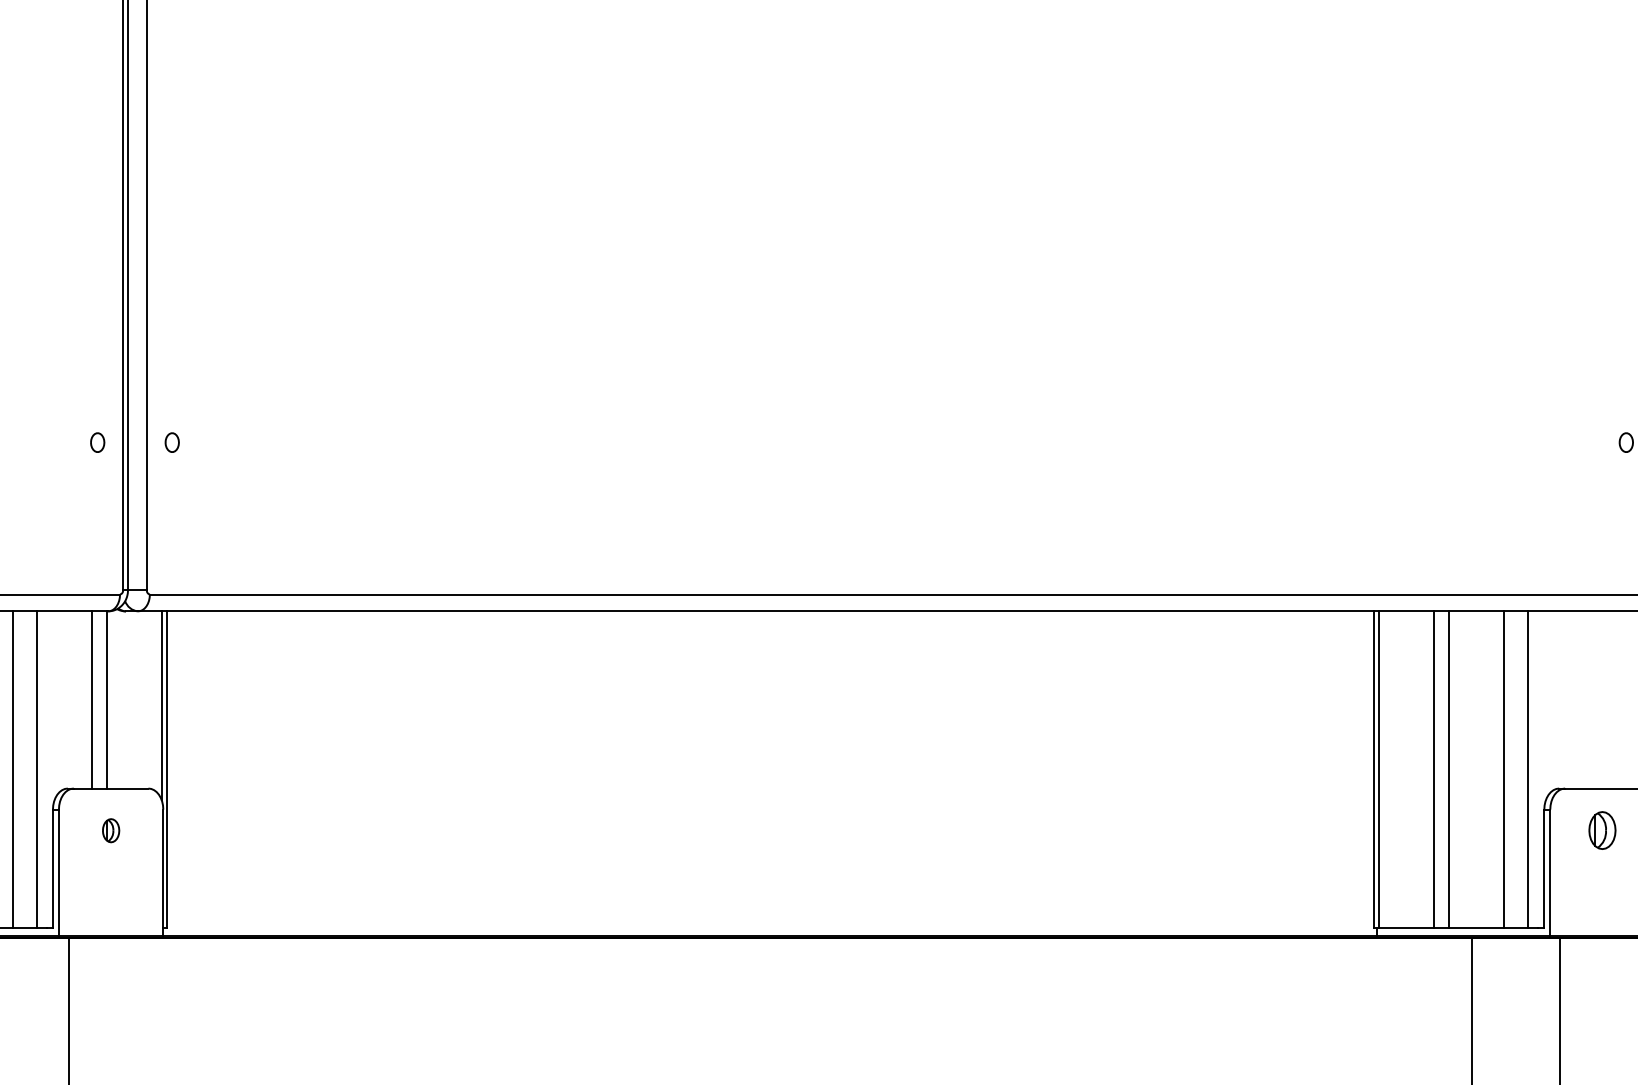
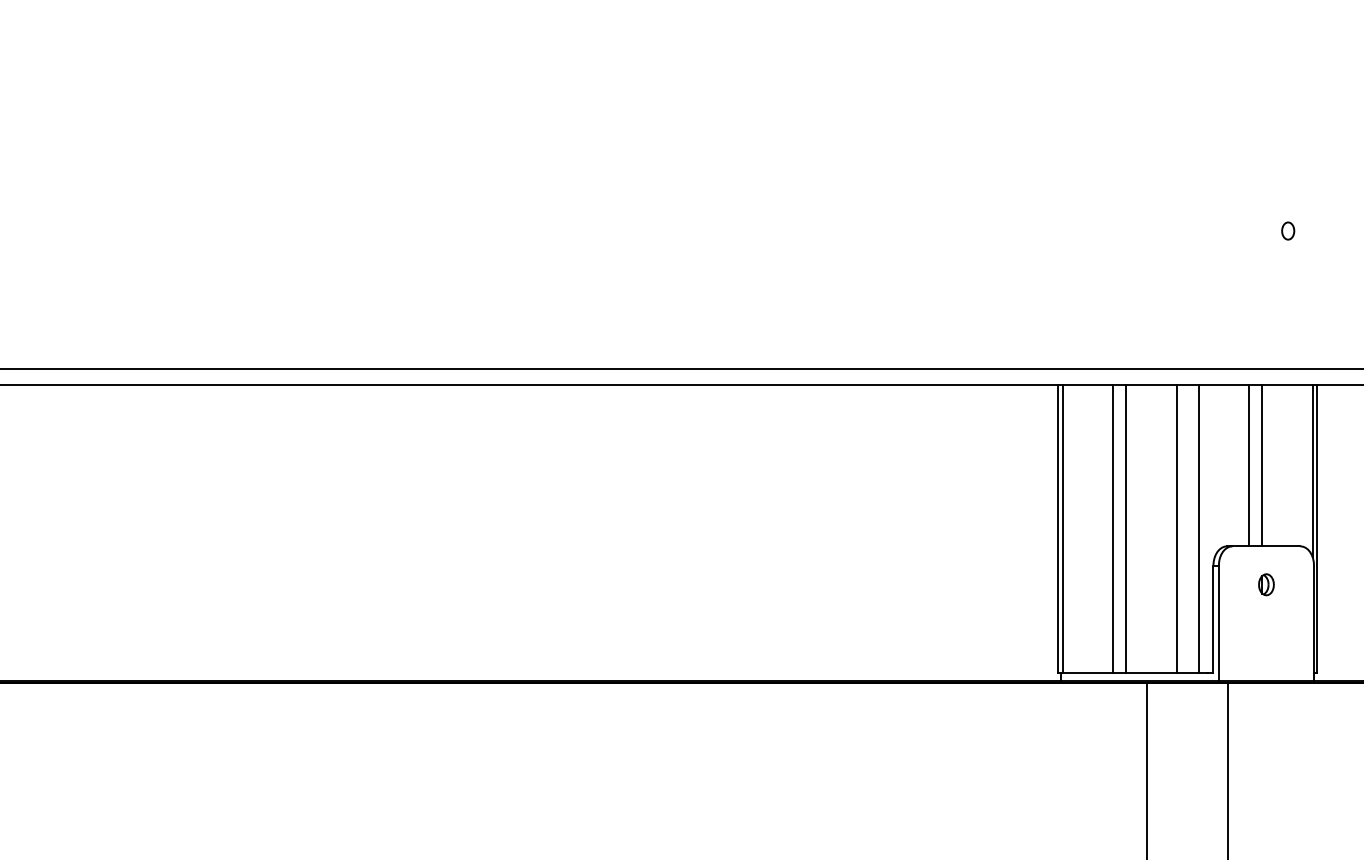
line: (1583, 699) -> (1249, 465), added
line: (1598, 699) -> (1262, 465), added
part: (1602, 830) -> (1266, 584), size x0.62

